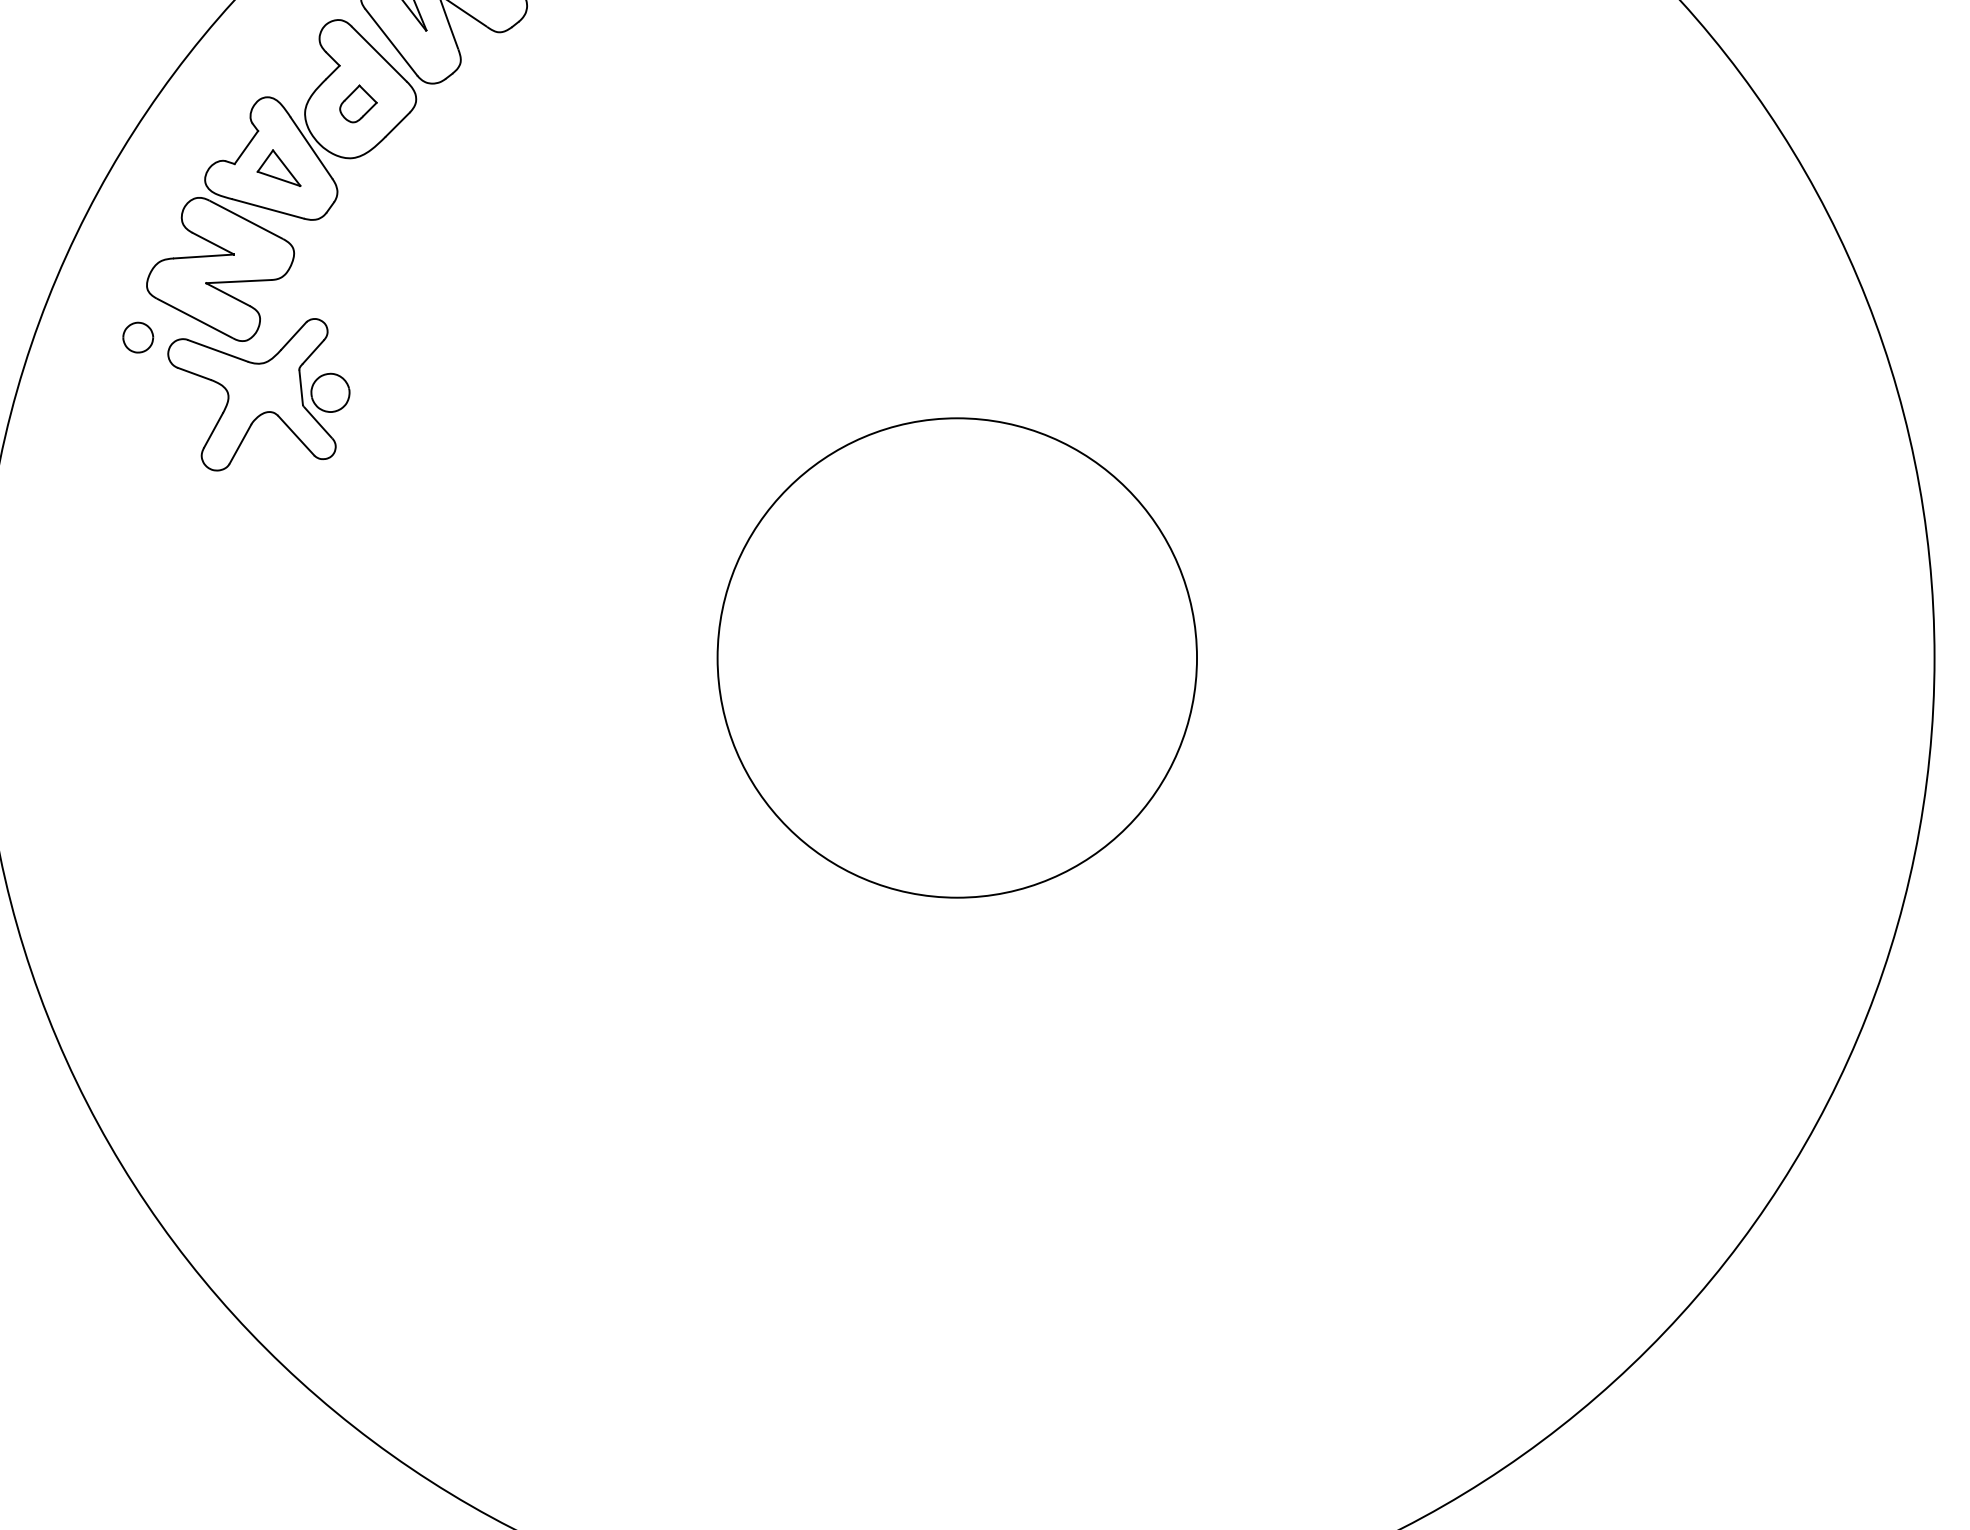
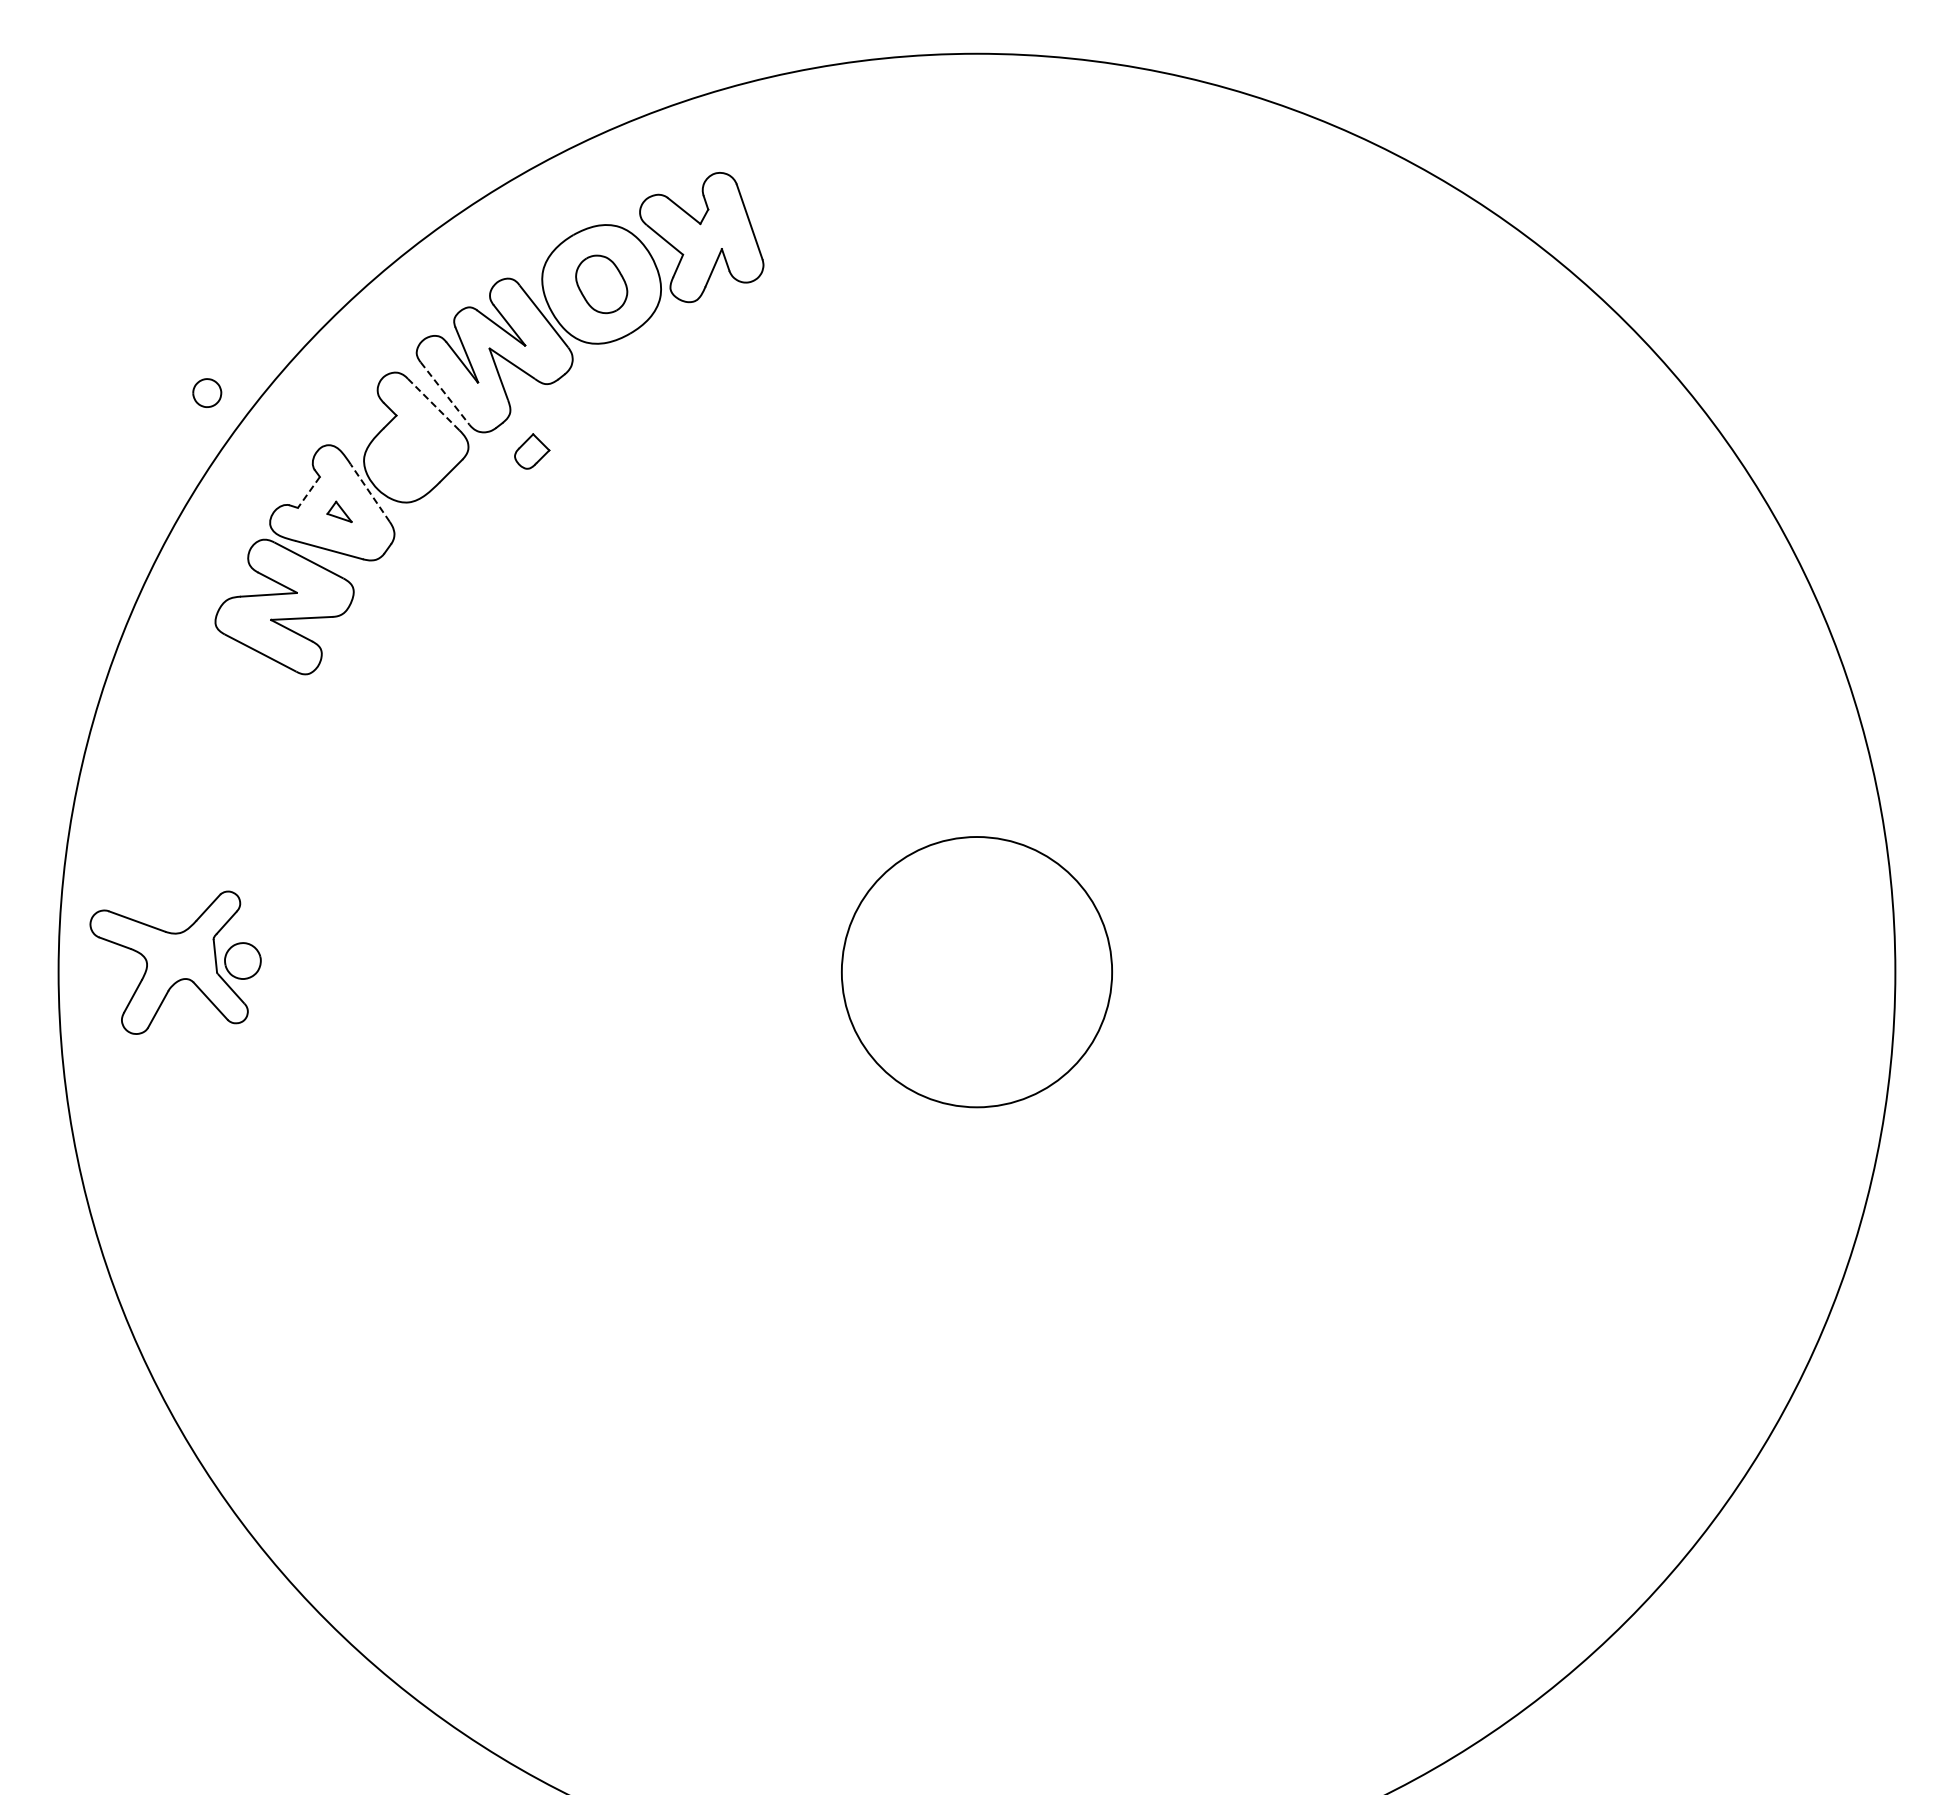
line: (391, 42) -> (445, 393), solid -> dashed
line: (378, 53) -> (433, 404), solid -> dashed
part: (358, 103) -> (532, 451), moved
line: (245, 147) -> (308, 492), solid -> dashed
line: (311, 148) -> (370, 493), solid -> dashed
part: (278, 167) -> (339, 511), size x0.6
part: (138, 337) -> (207, 392), moved
part: (258, 394) -> (175, 962), moved
circle: (956, 657) -> (976, 971), size x0.6

